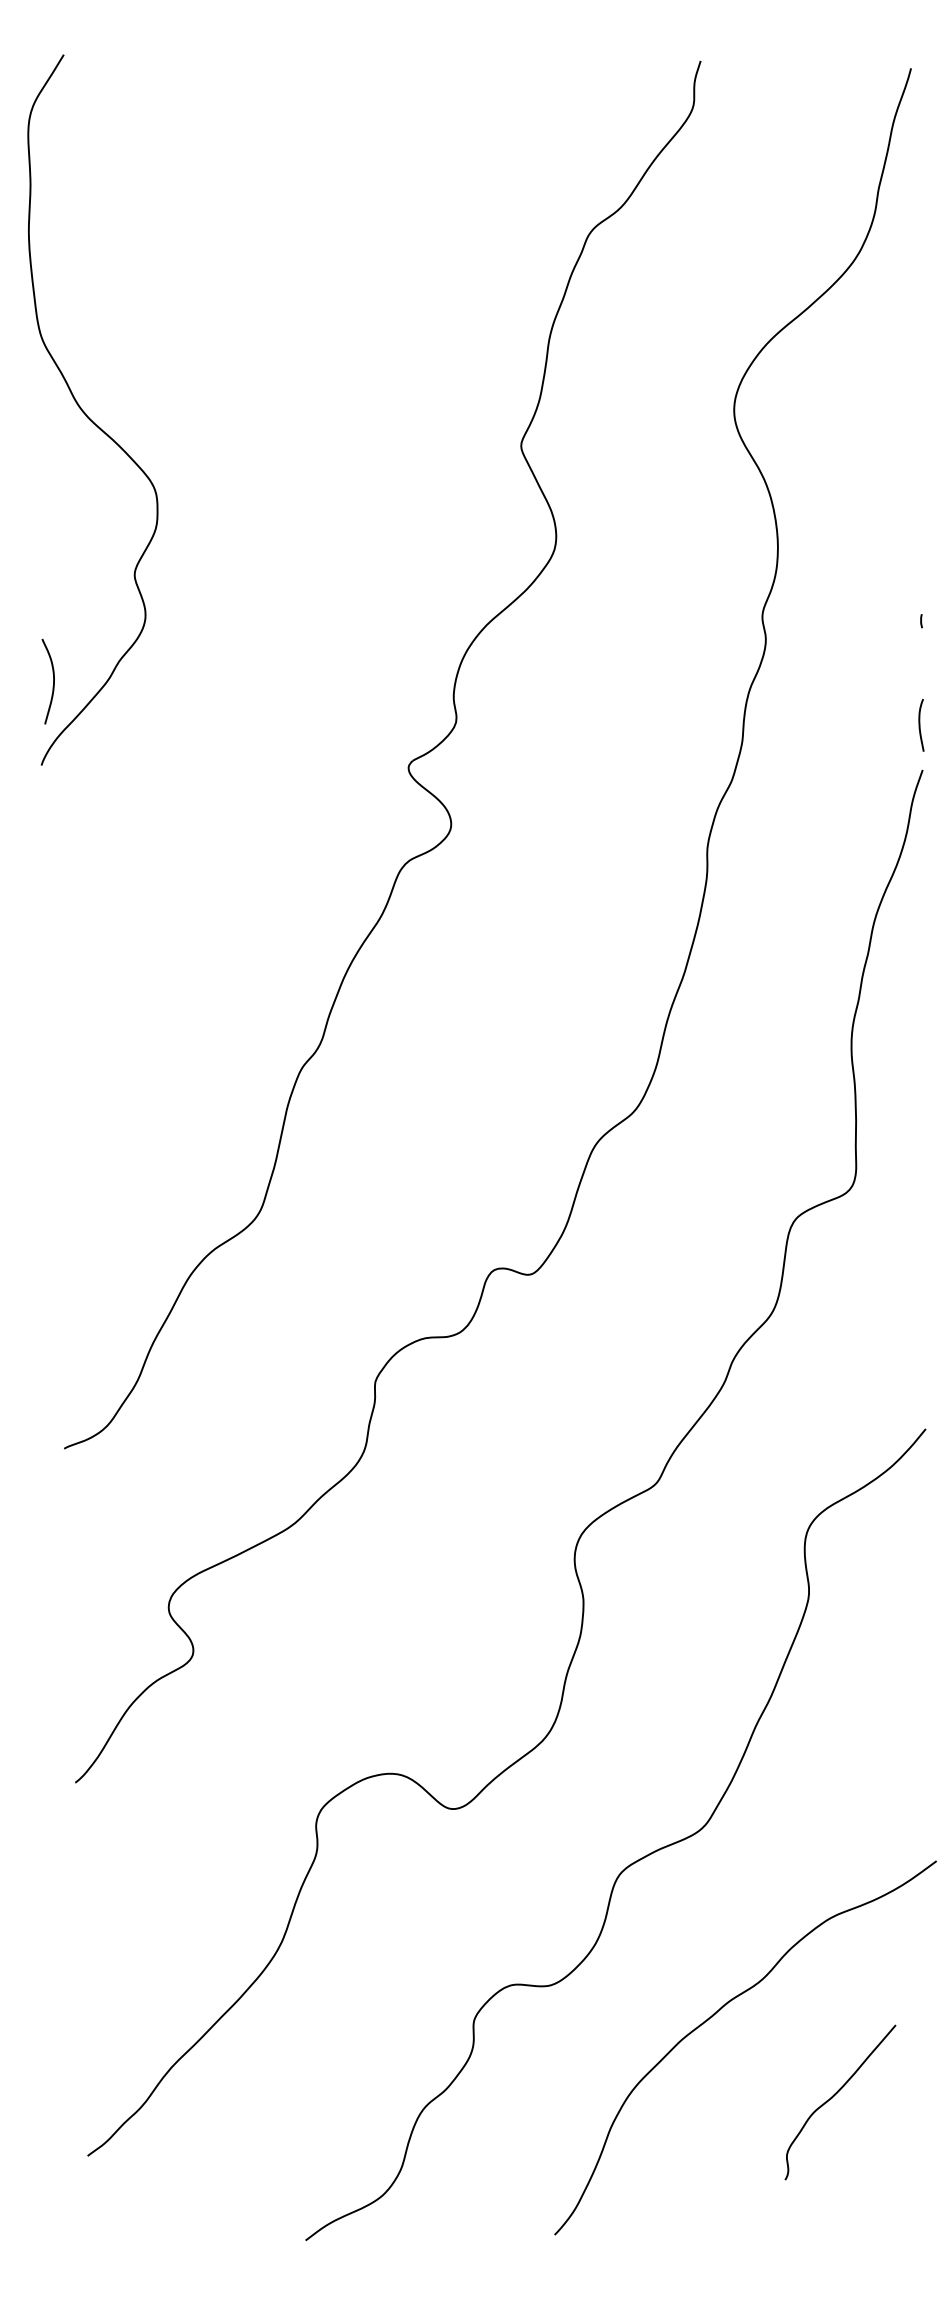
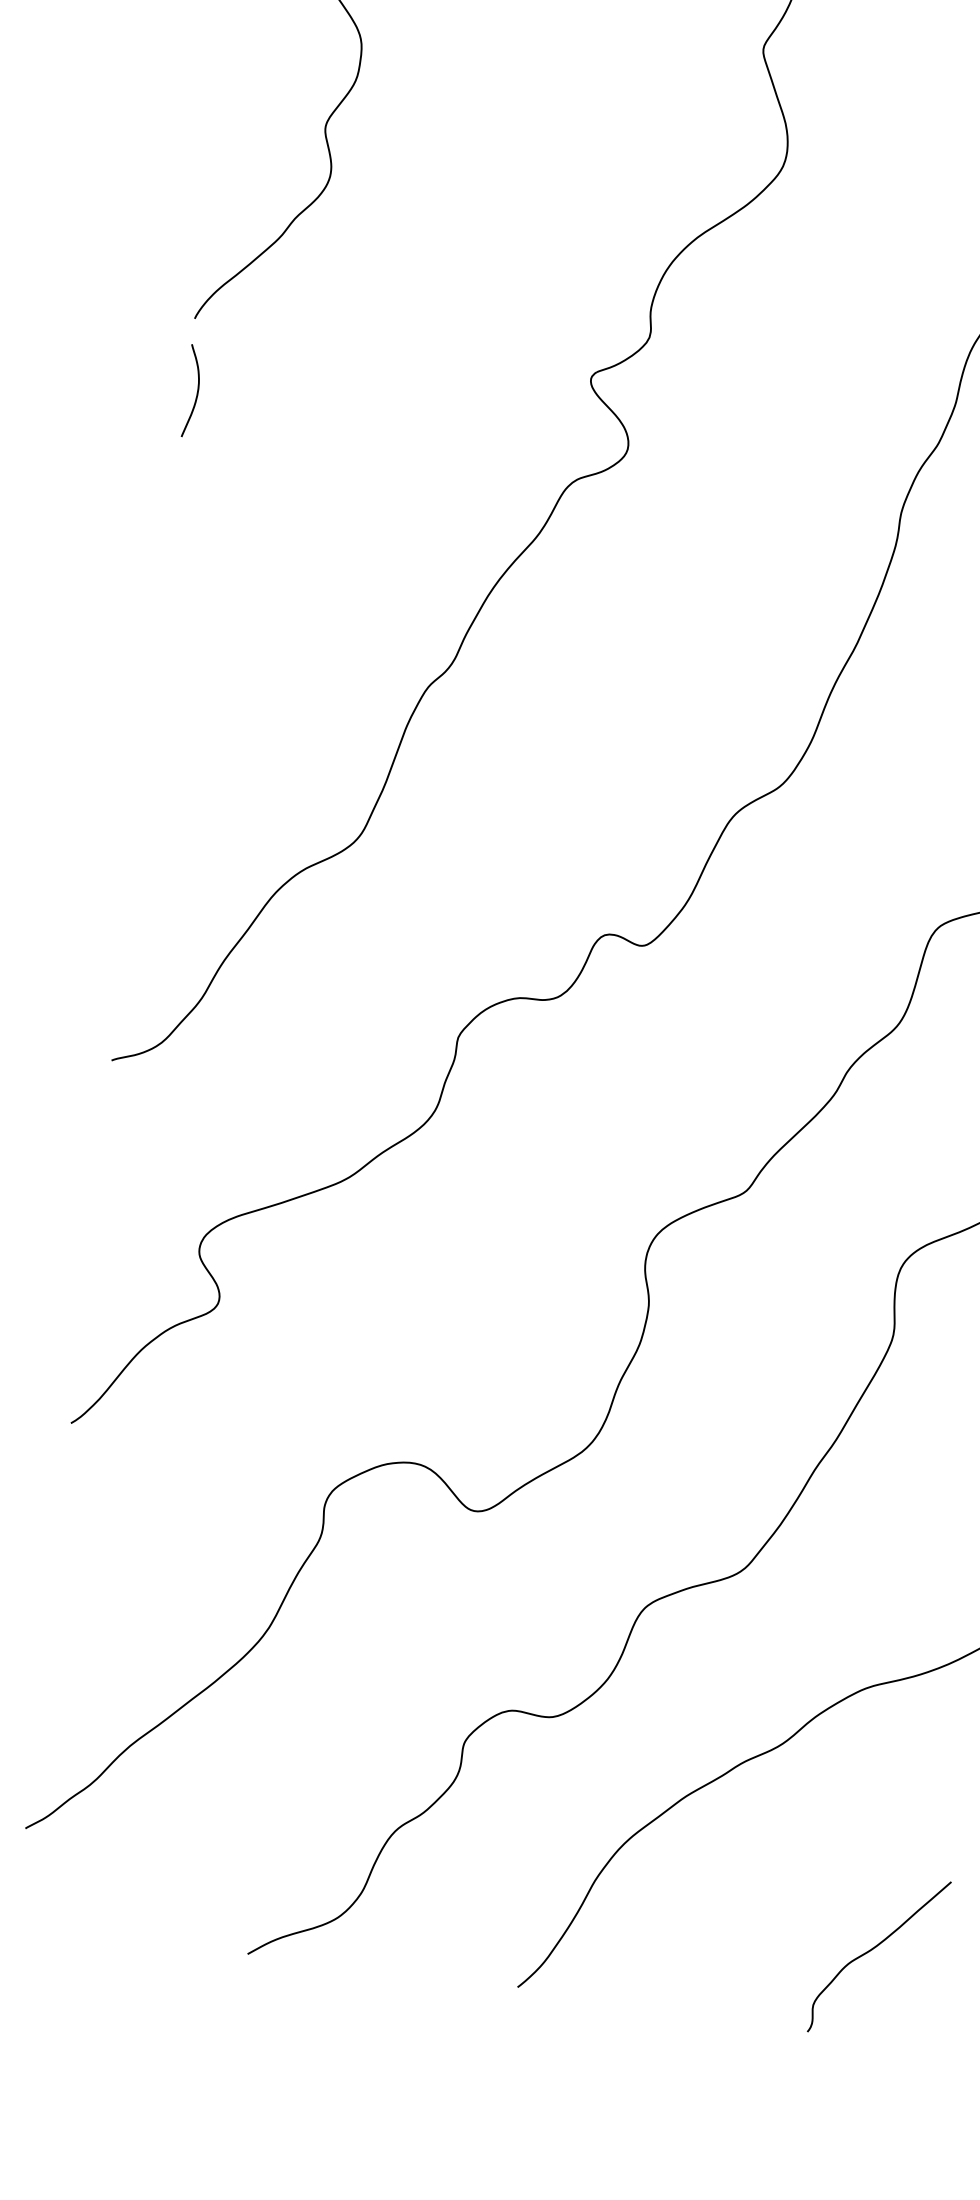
curve: (53, 681) -> (197, 391), moved
curve: (834, 2096) -> (873, 1949), moved

